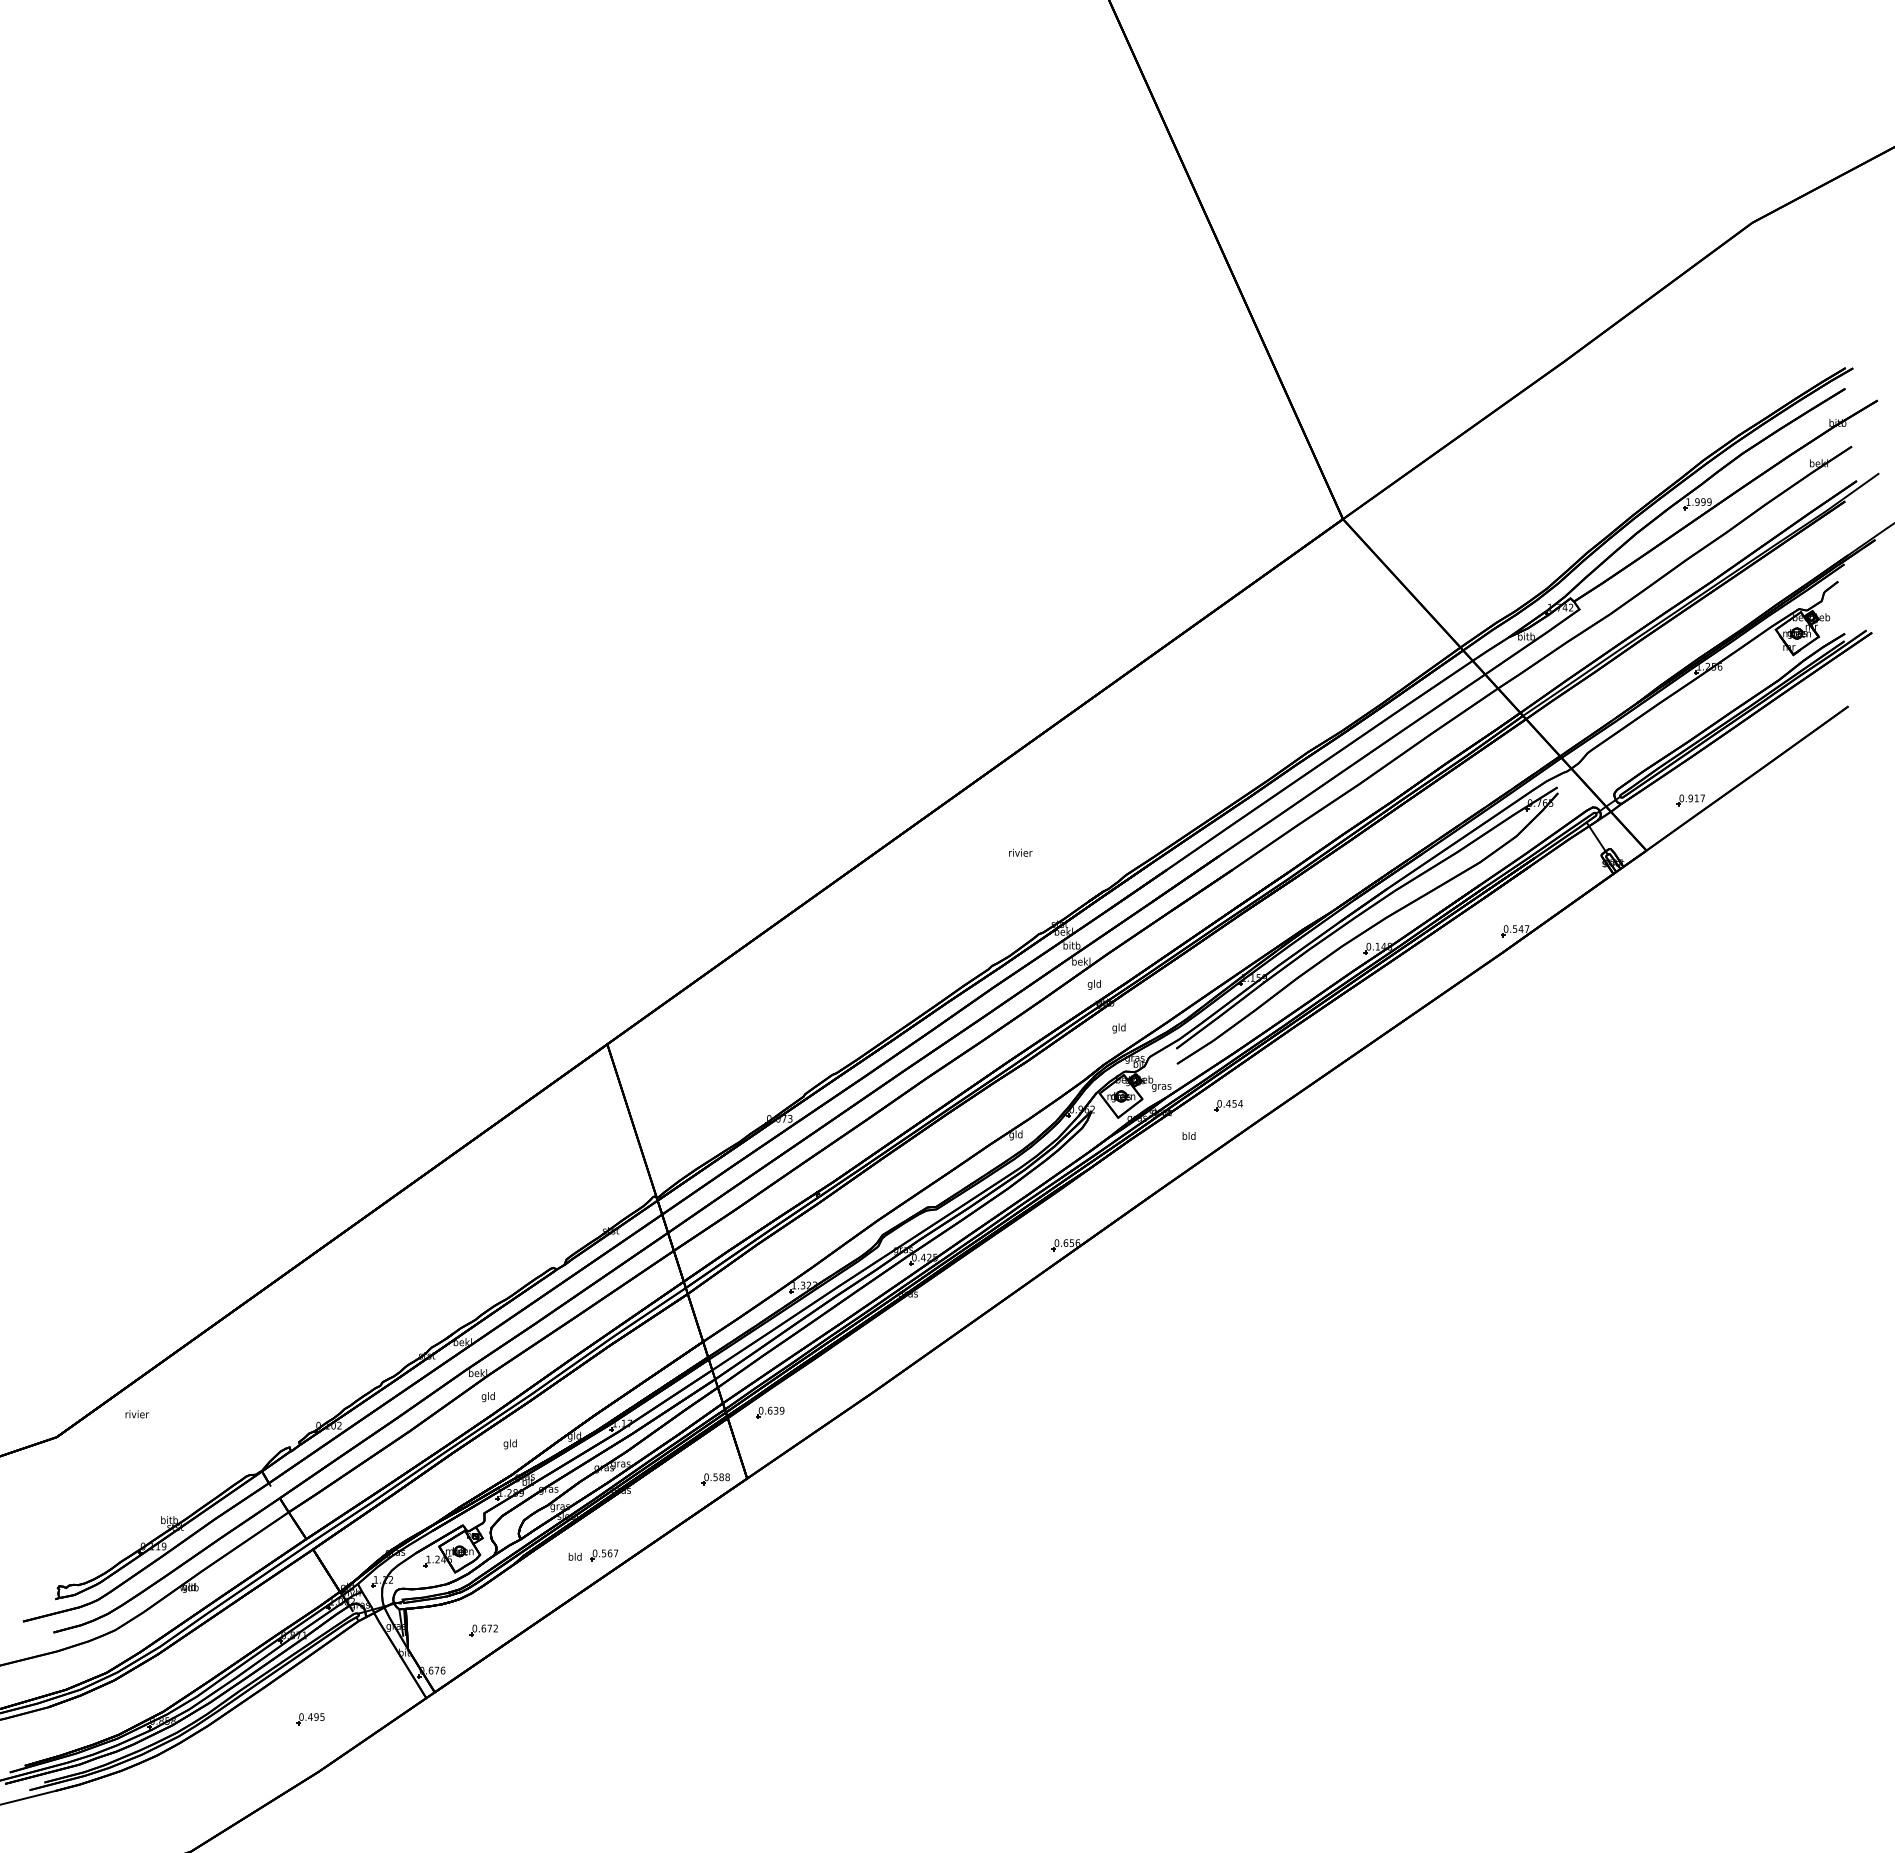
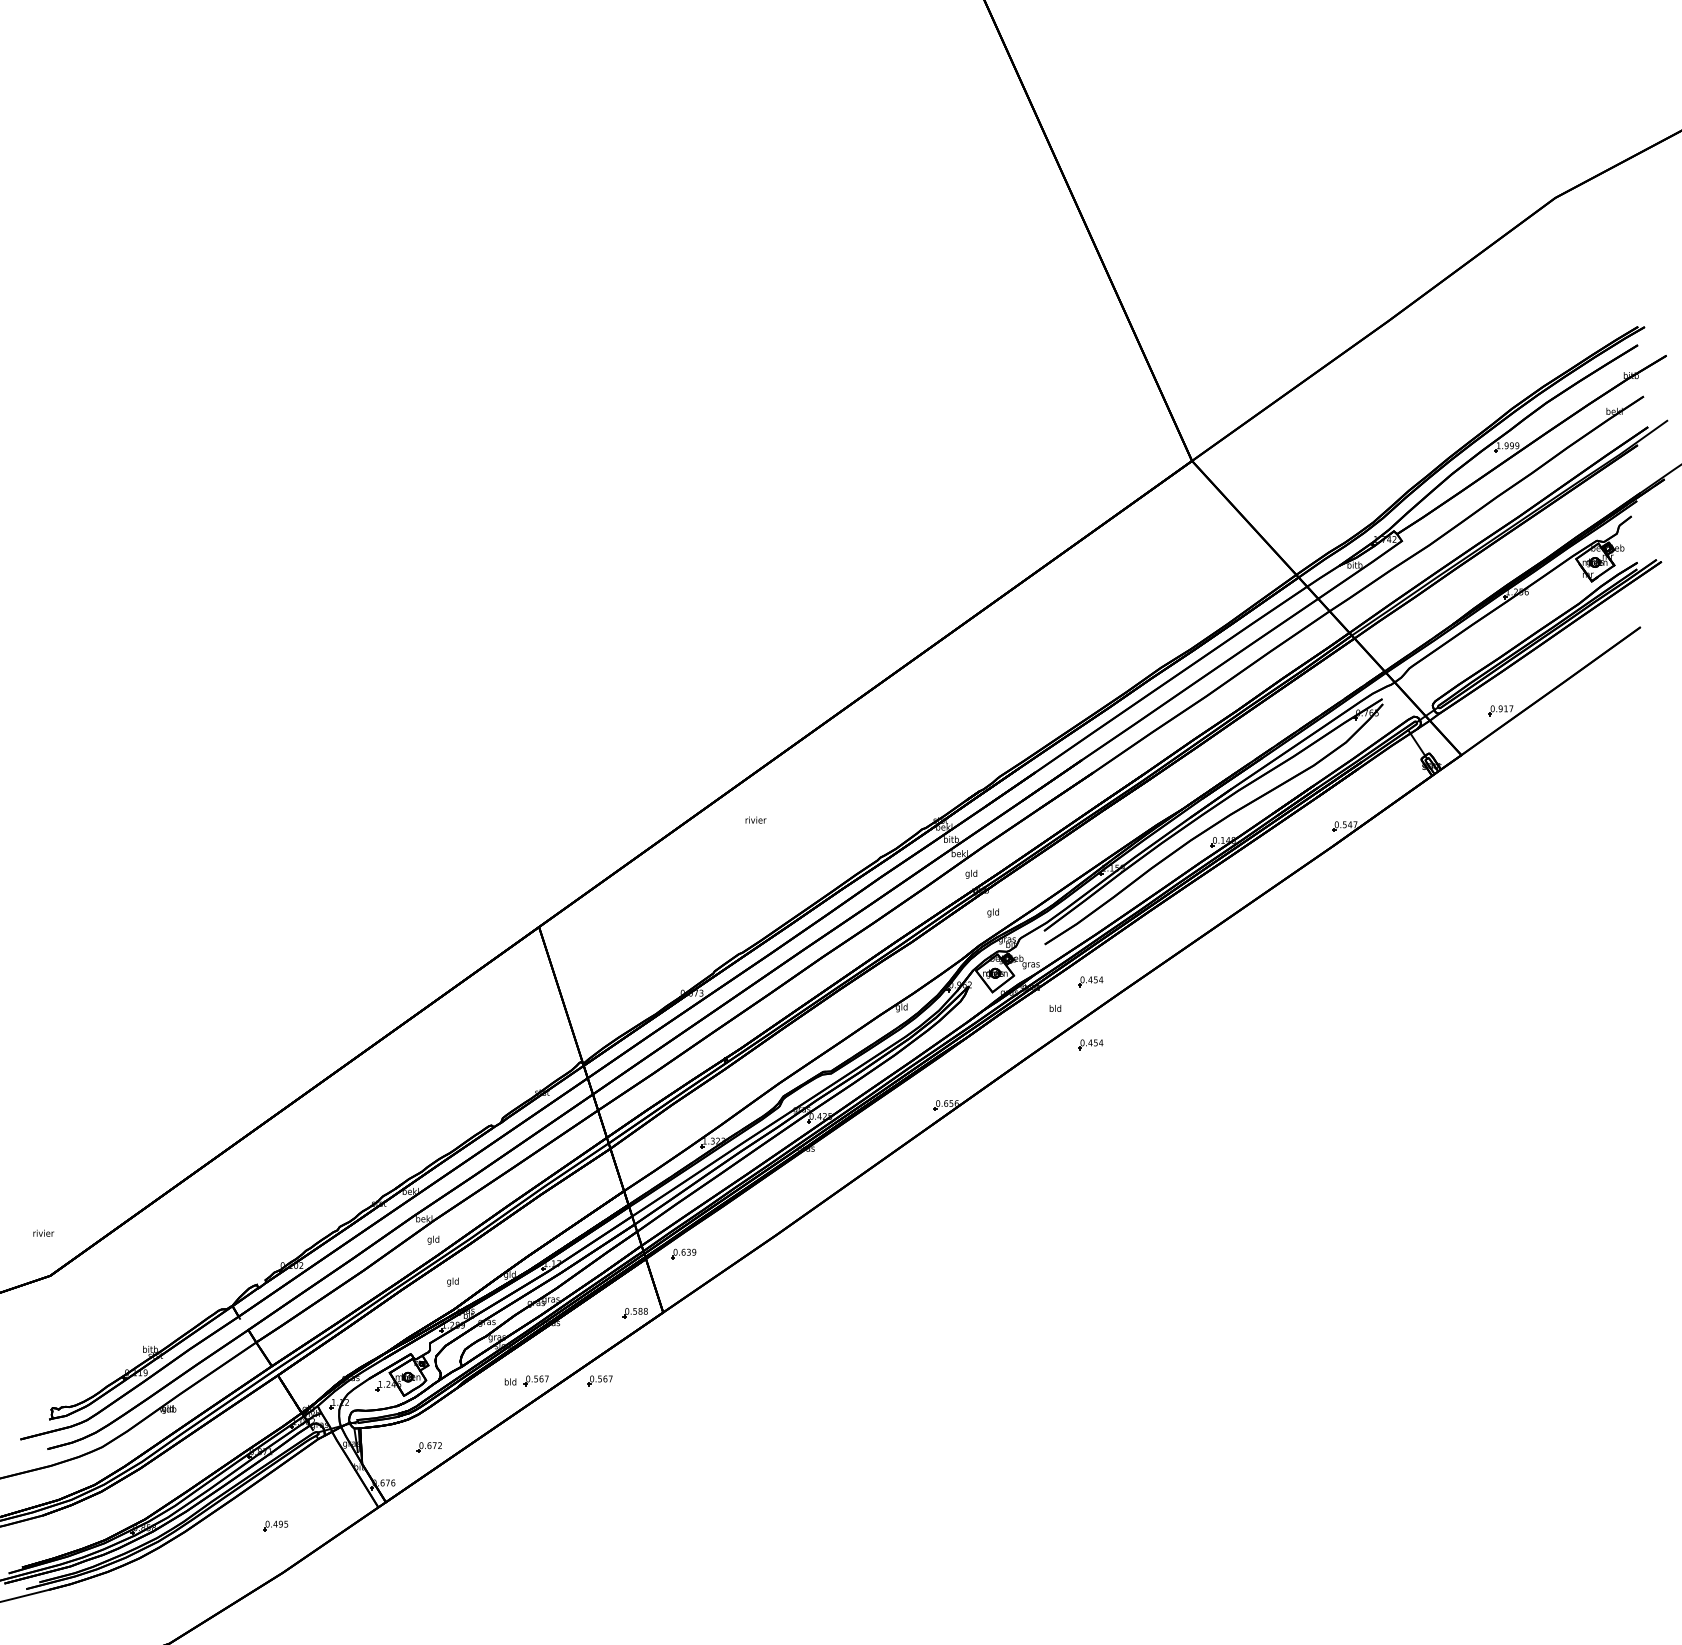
text: (1020, 852) -> (755, 819), moved
part: (1228, 1176) -> (1090, 1044), added
text: (136, 1414) -> (43, 1233), moved
part: (676, 1555) -> (600, 1380), added

